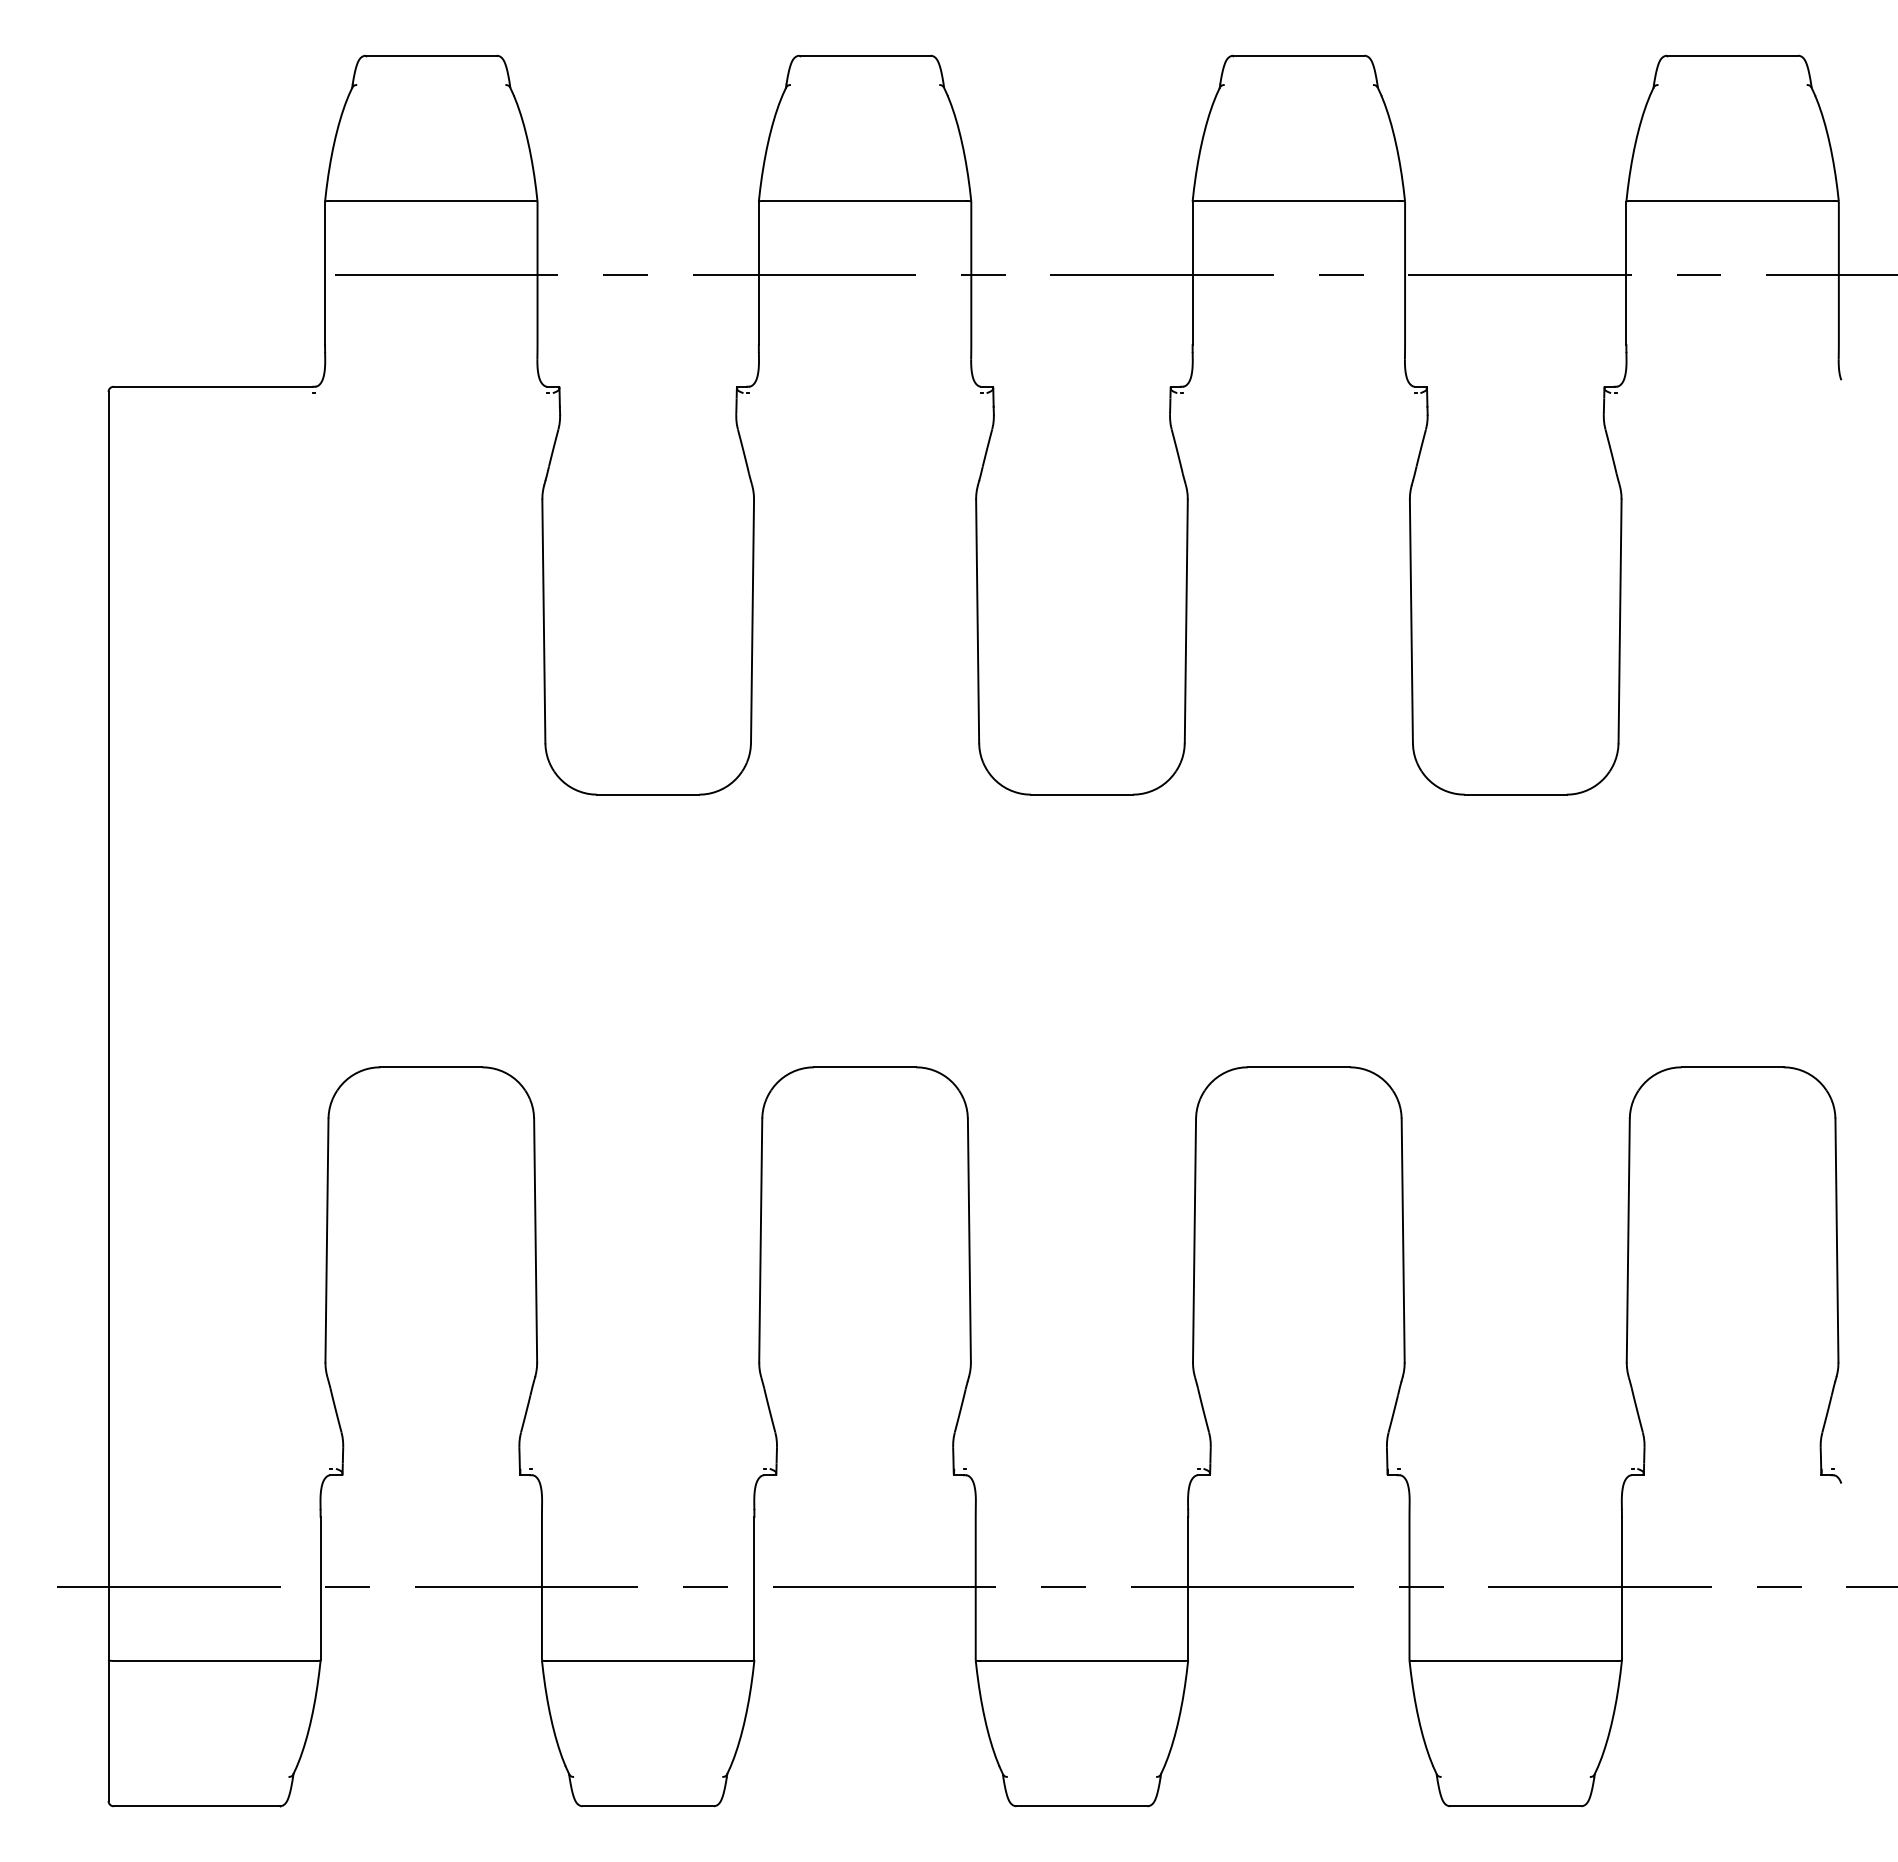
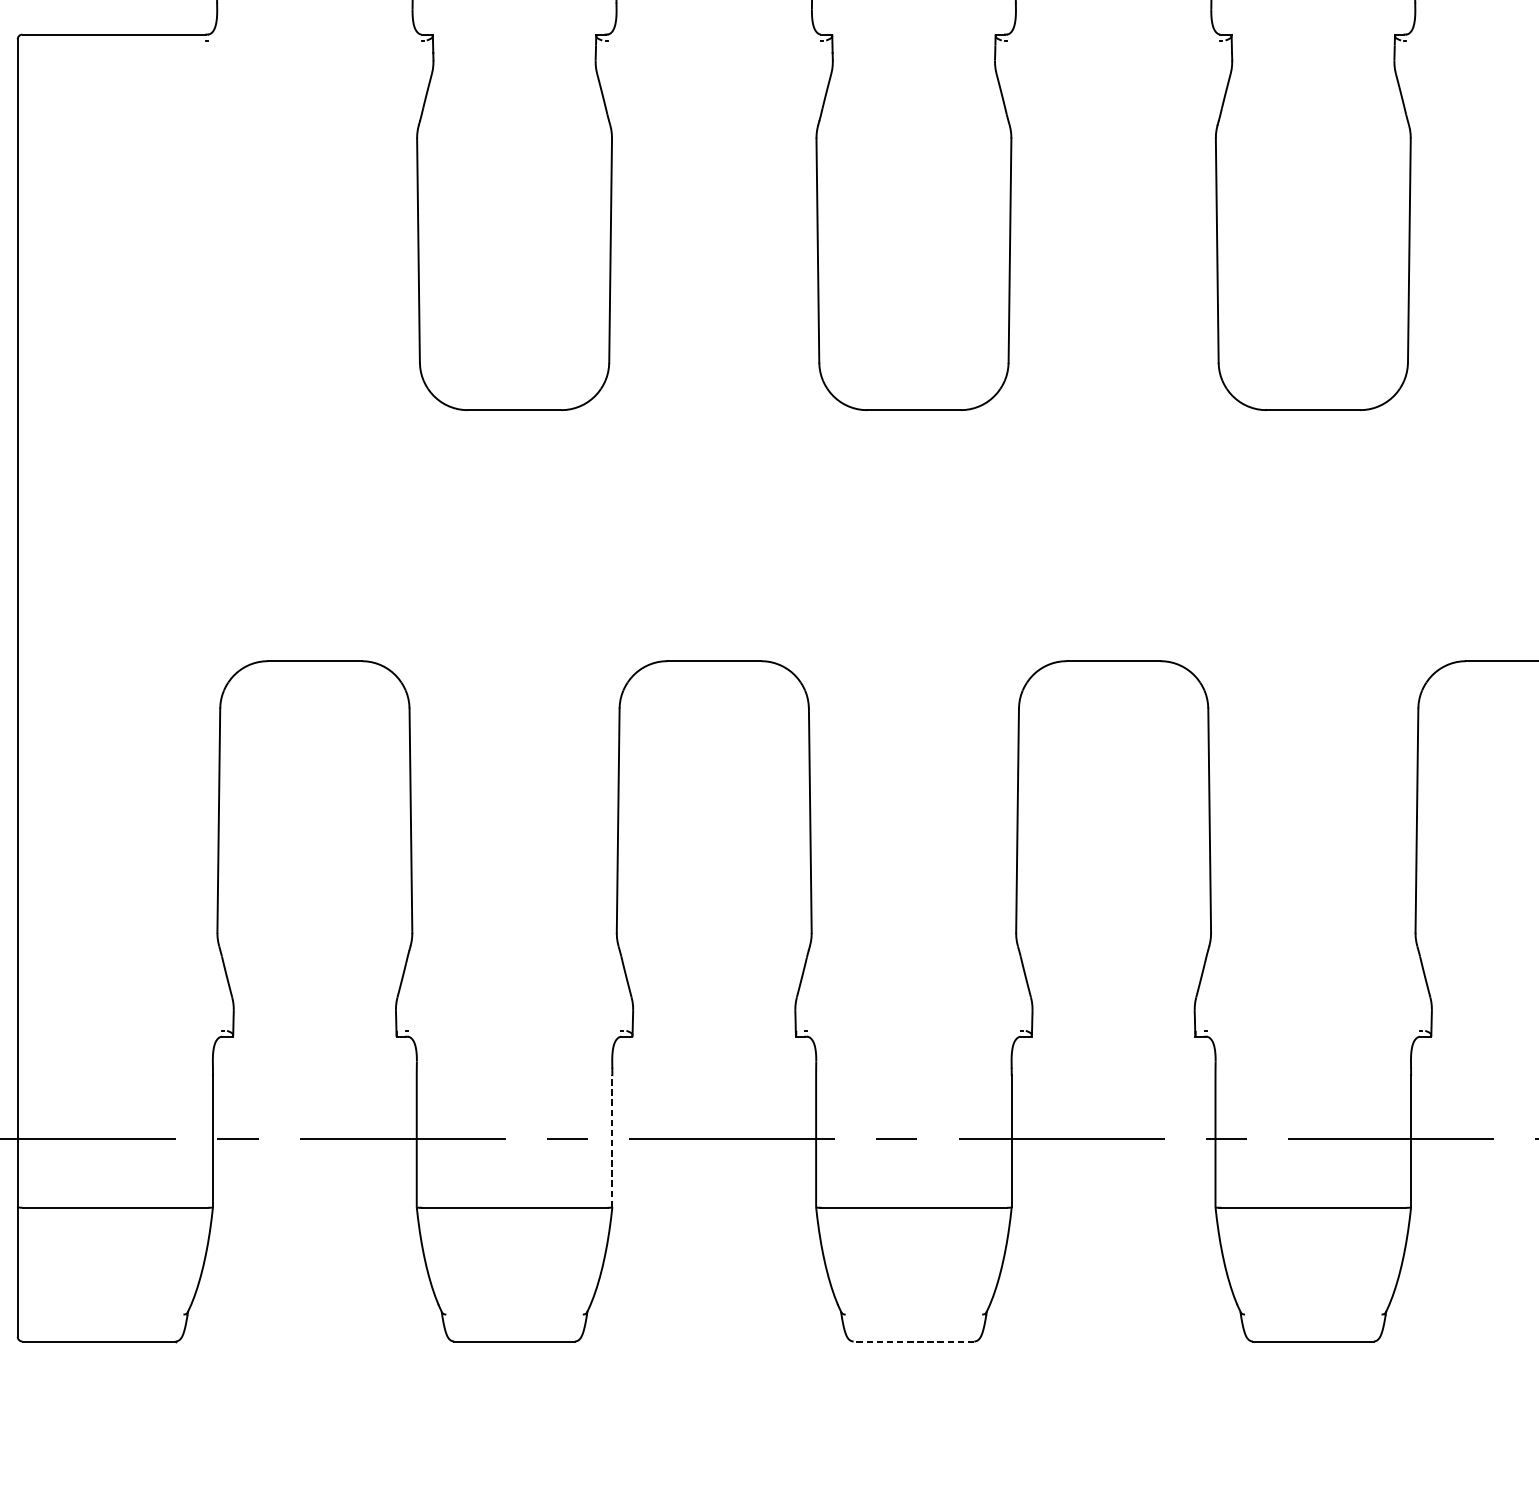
line: (754, 1588) -> (612, 1141), solid -> dashed
line: (1081, 1806) -> (913, 1341), solid -> dashed

